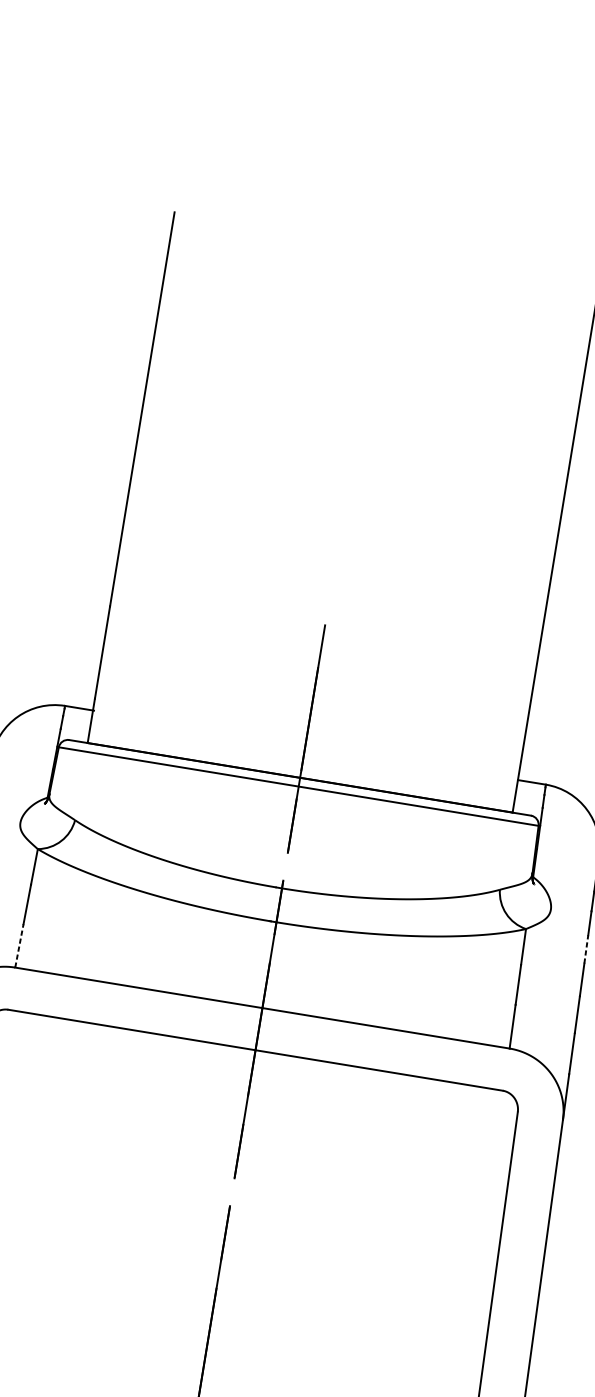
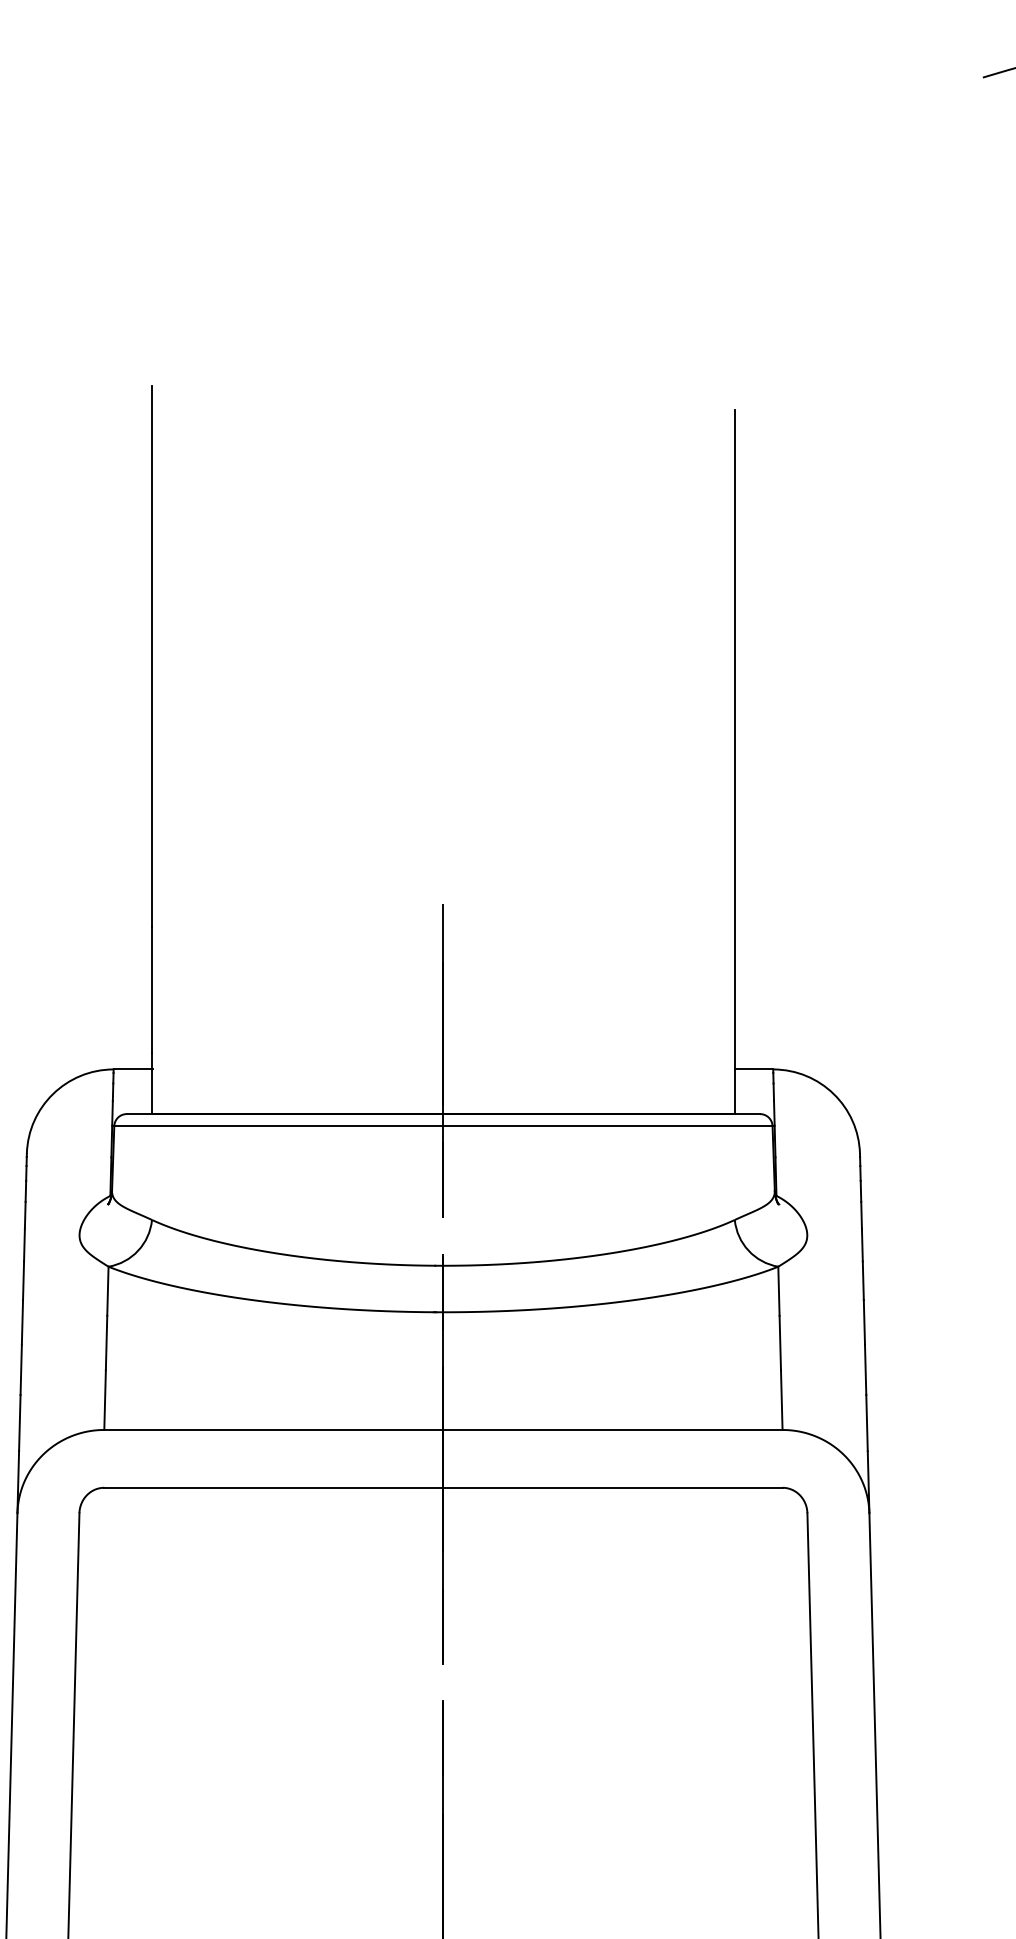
line: (19, 946) -> (105, 1400), dashed -> solid
line: (586, 949) -> (863, 1280), dashed -> solid

